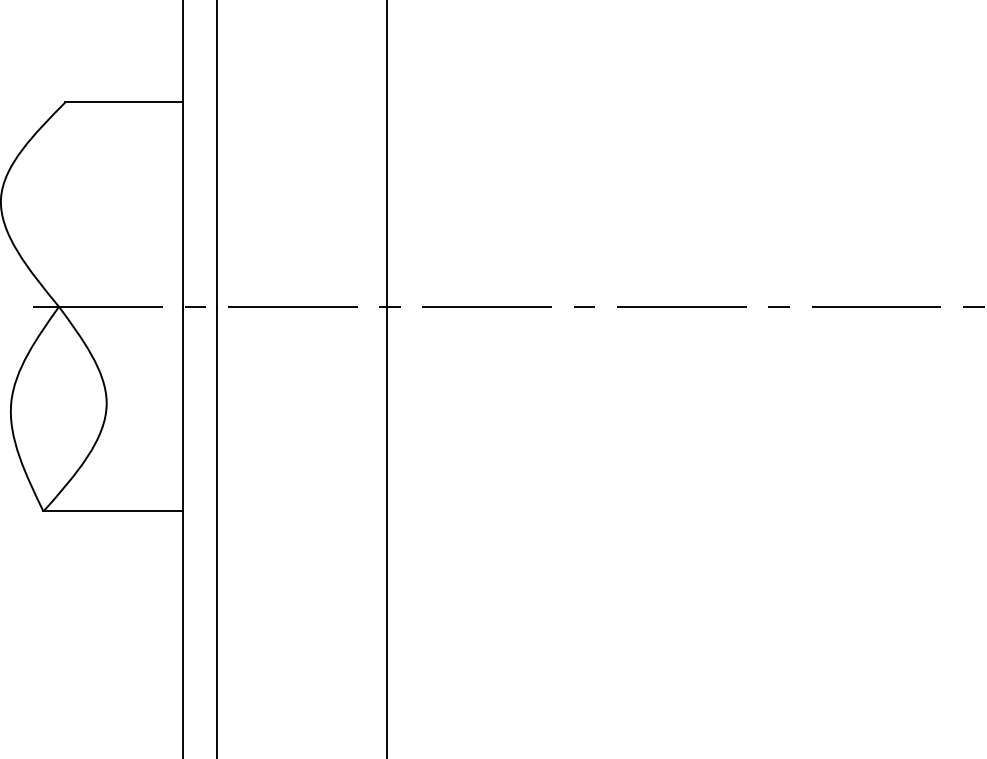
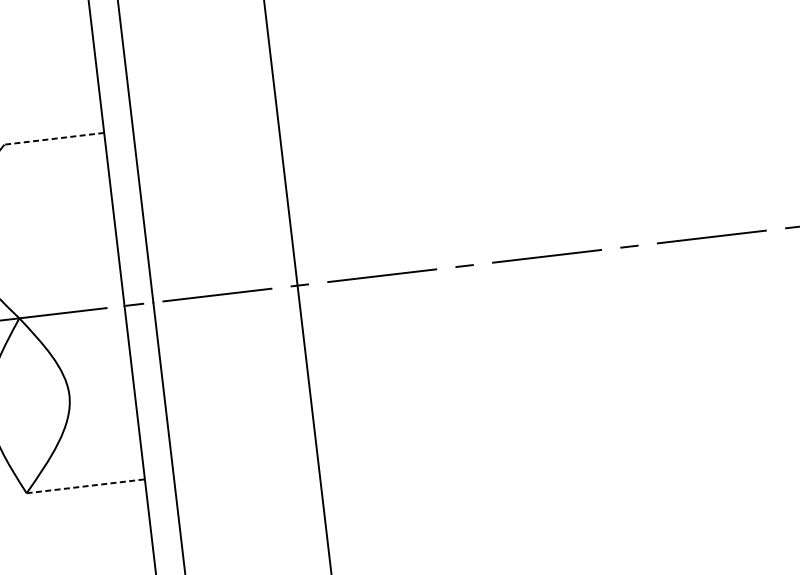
line: (124, 102) -> (54, 138), solid -> dashed
line: (113, 511) -> (85, 486), solid -> dashed

